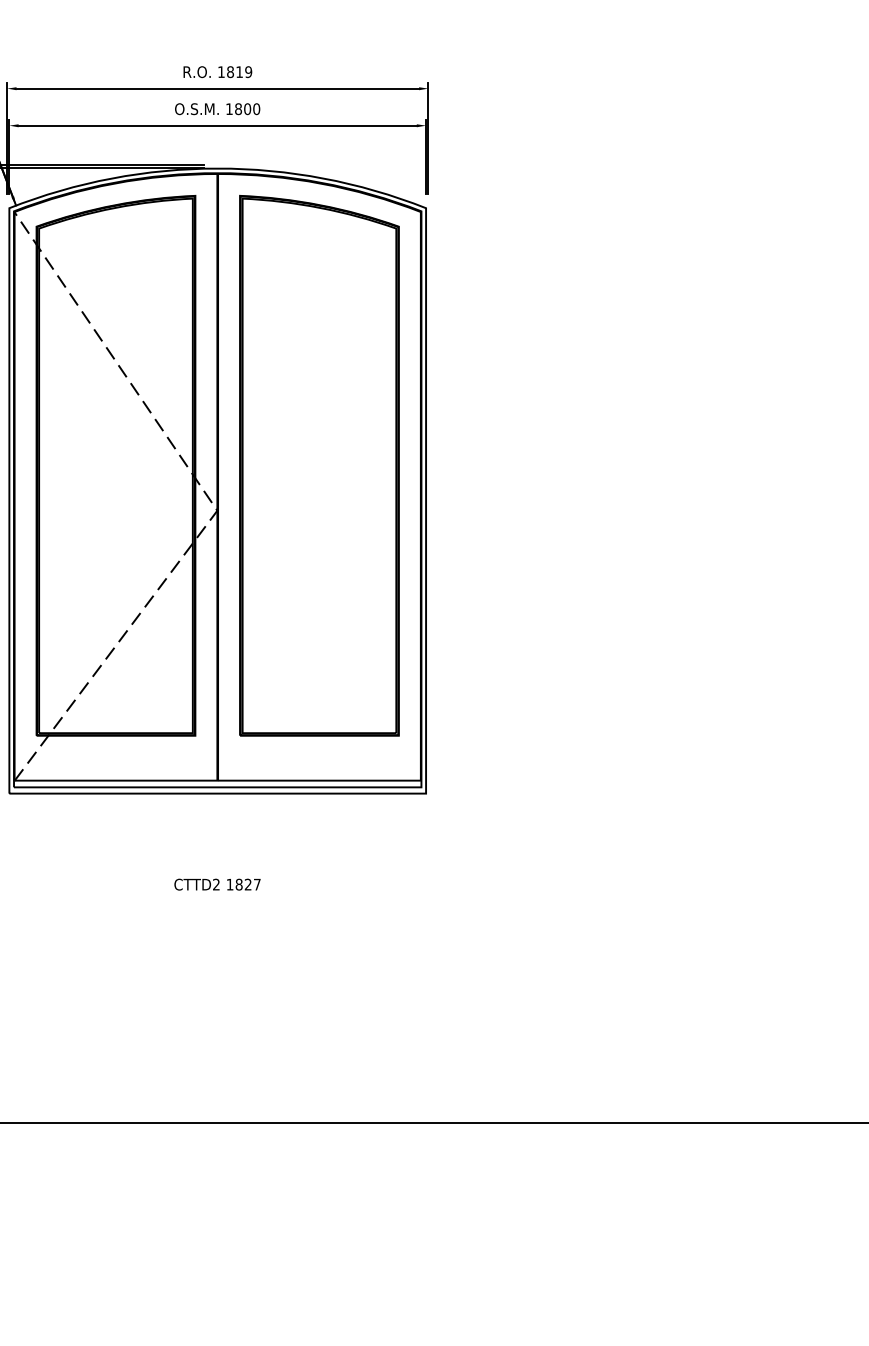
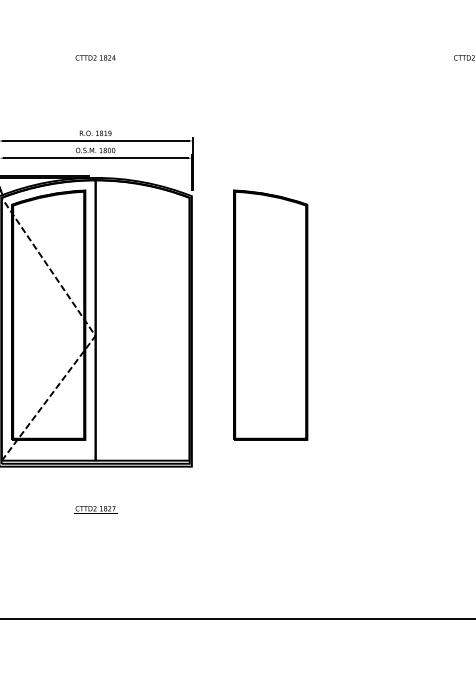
part: (319, 464) -> (270, 314), moved

